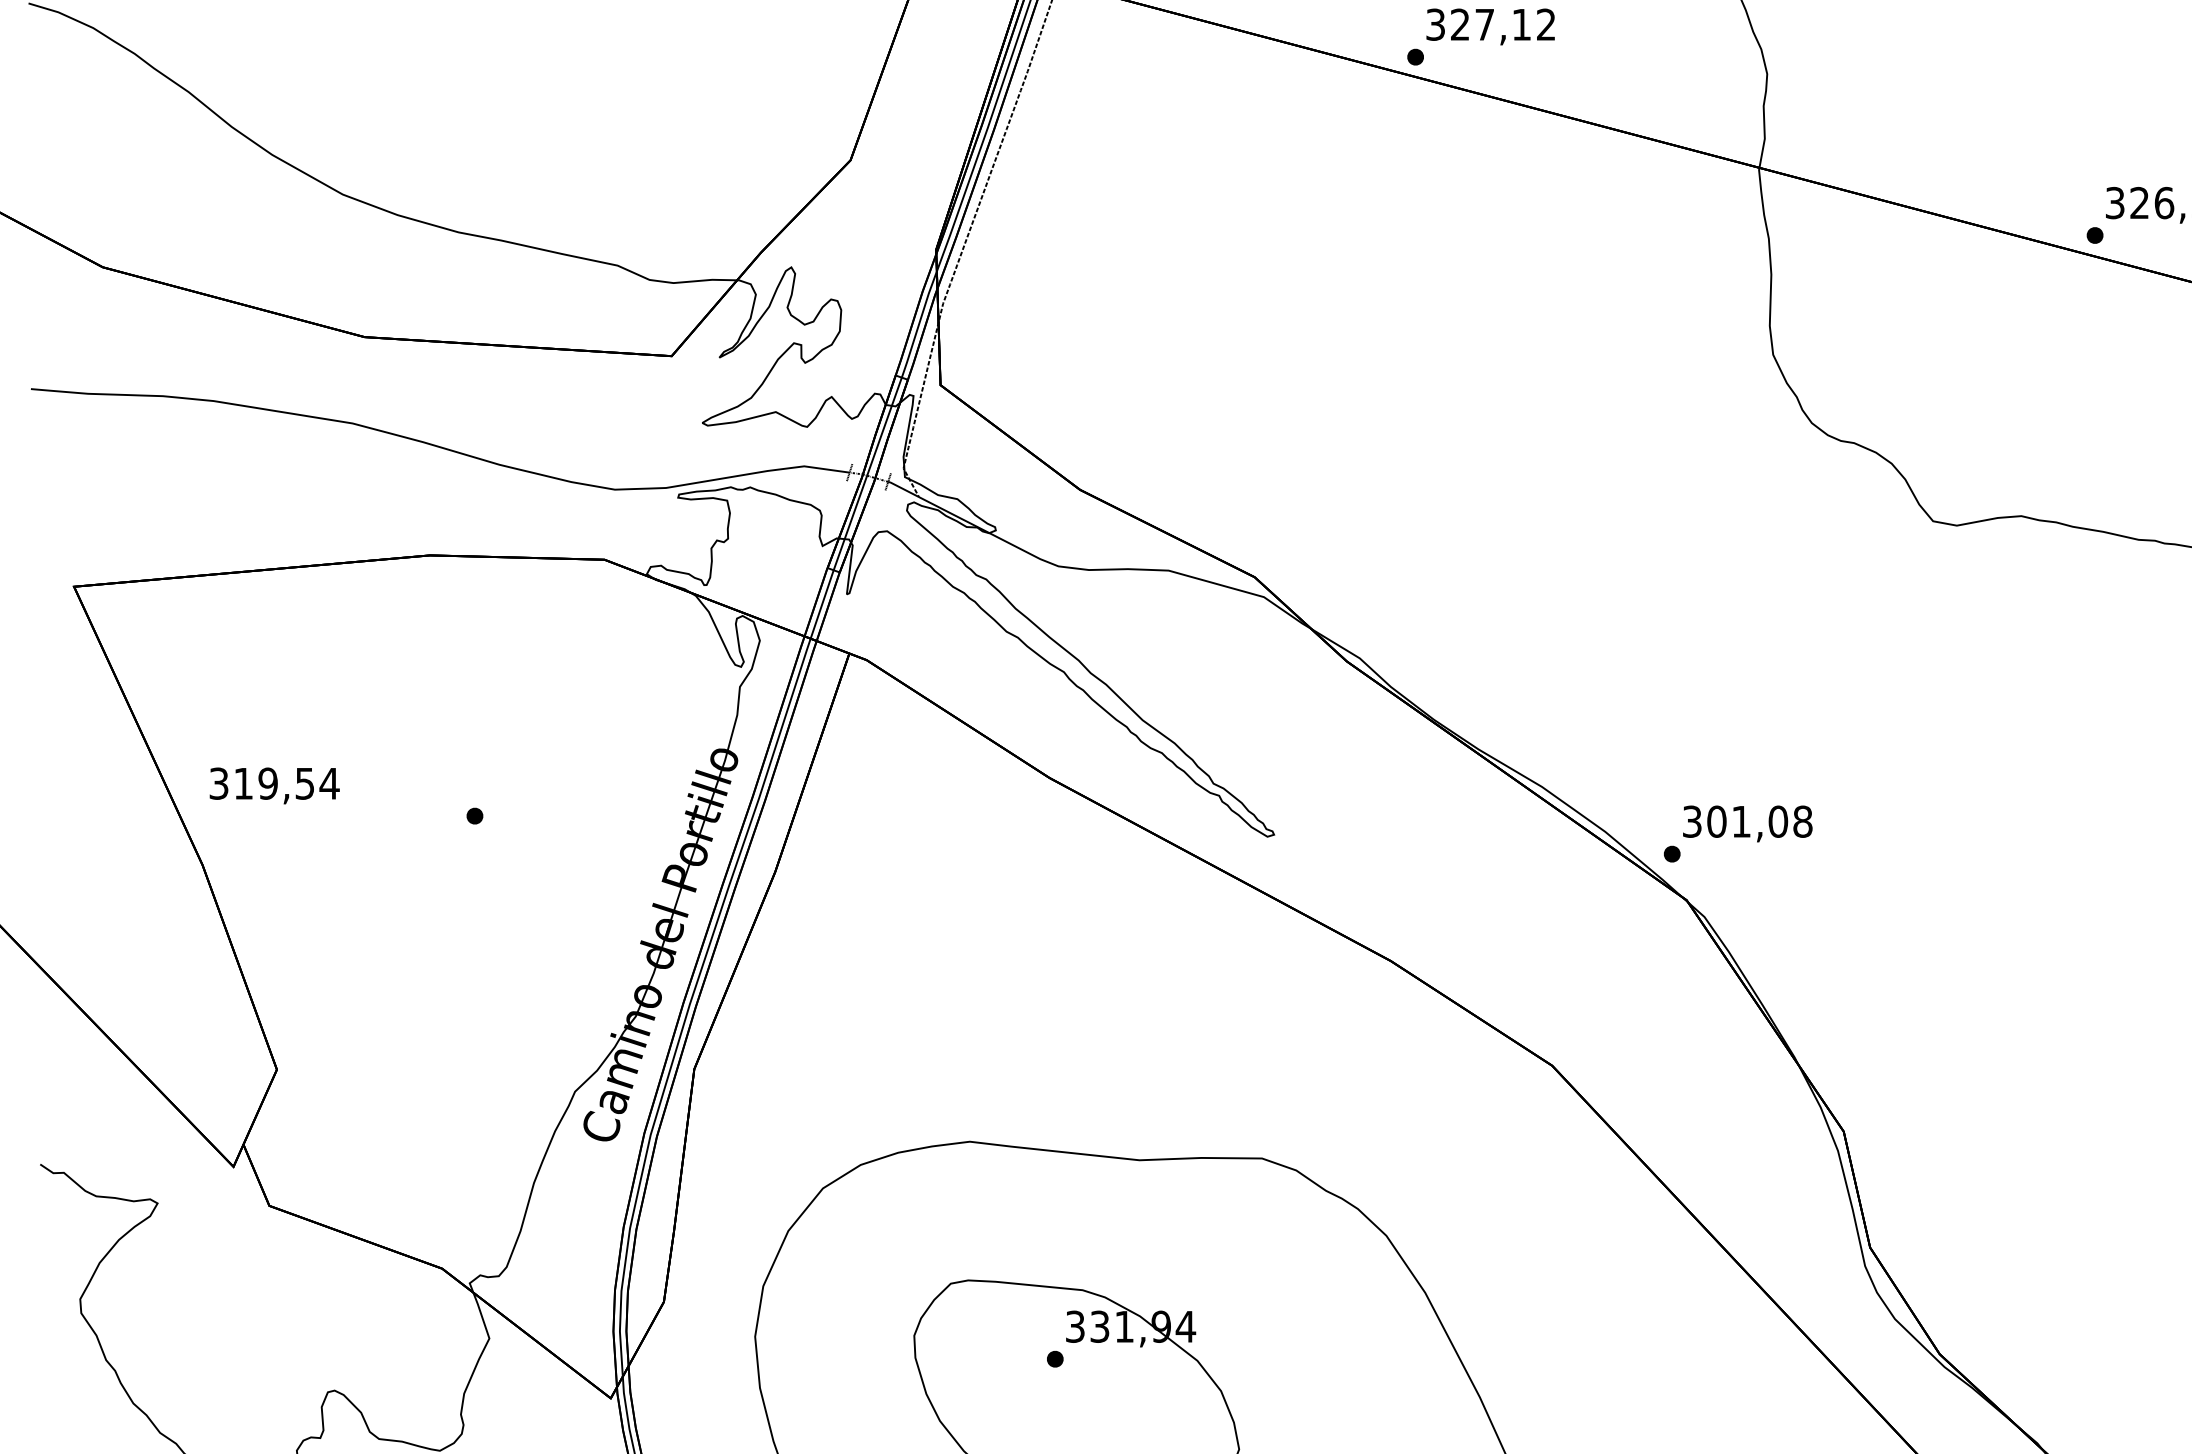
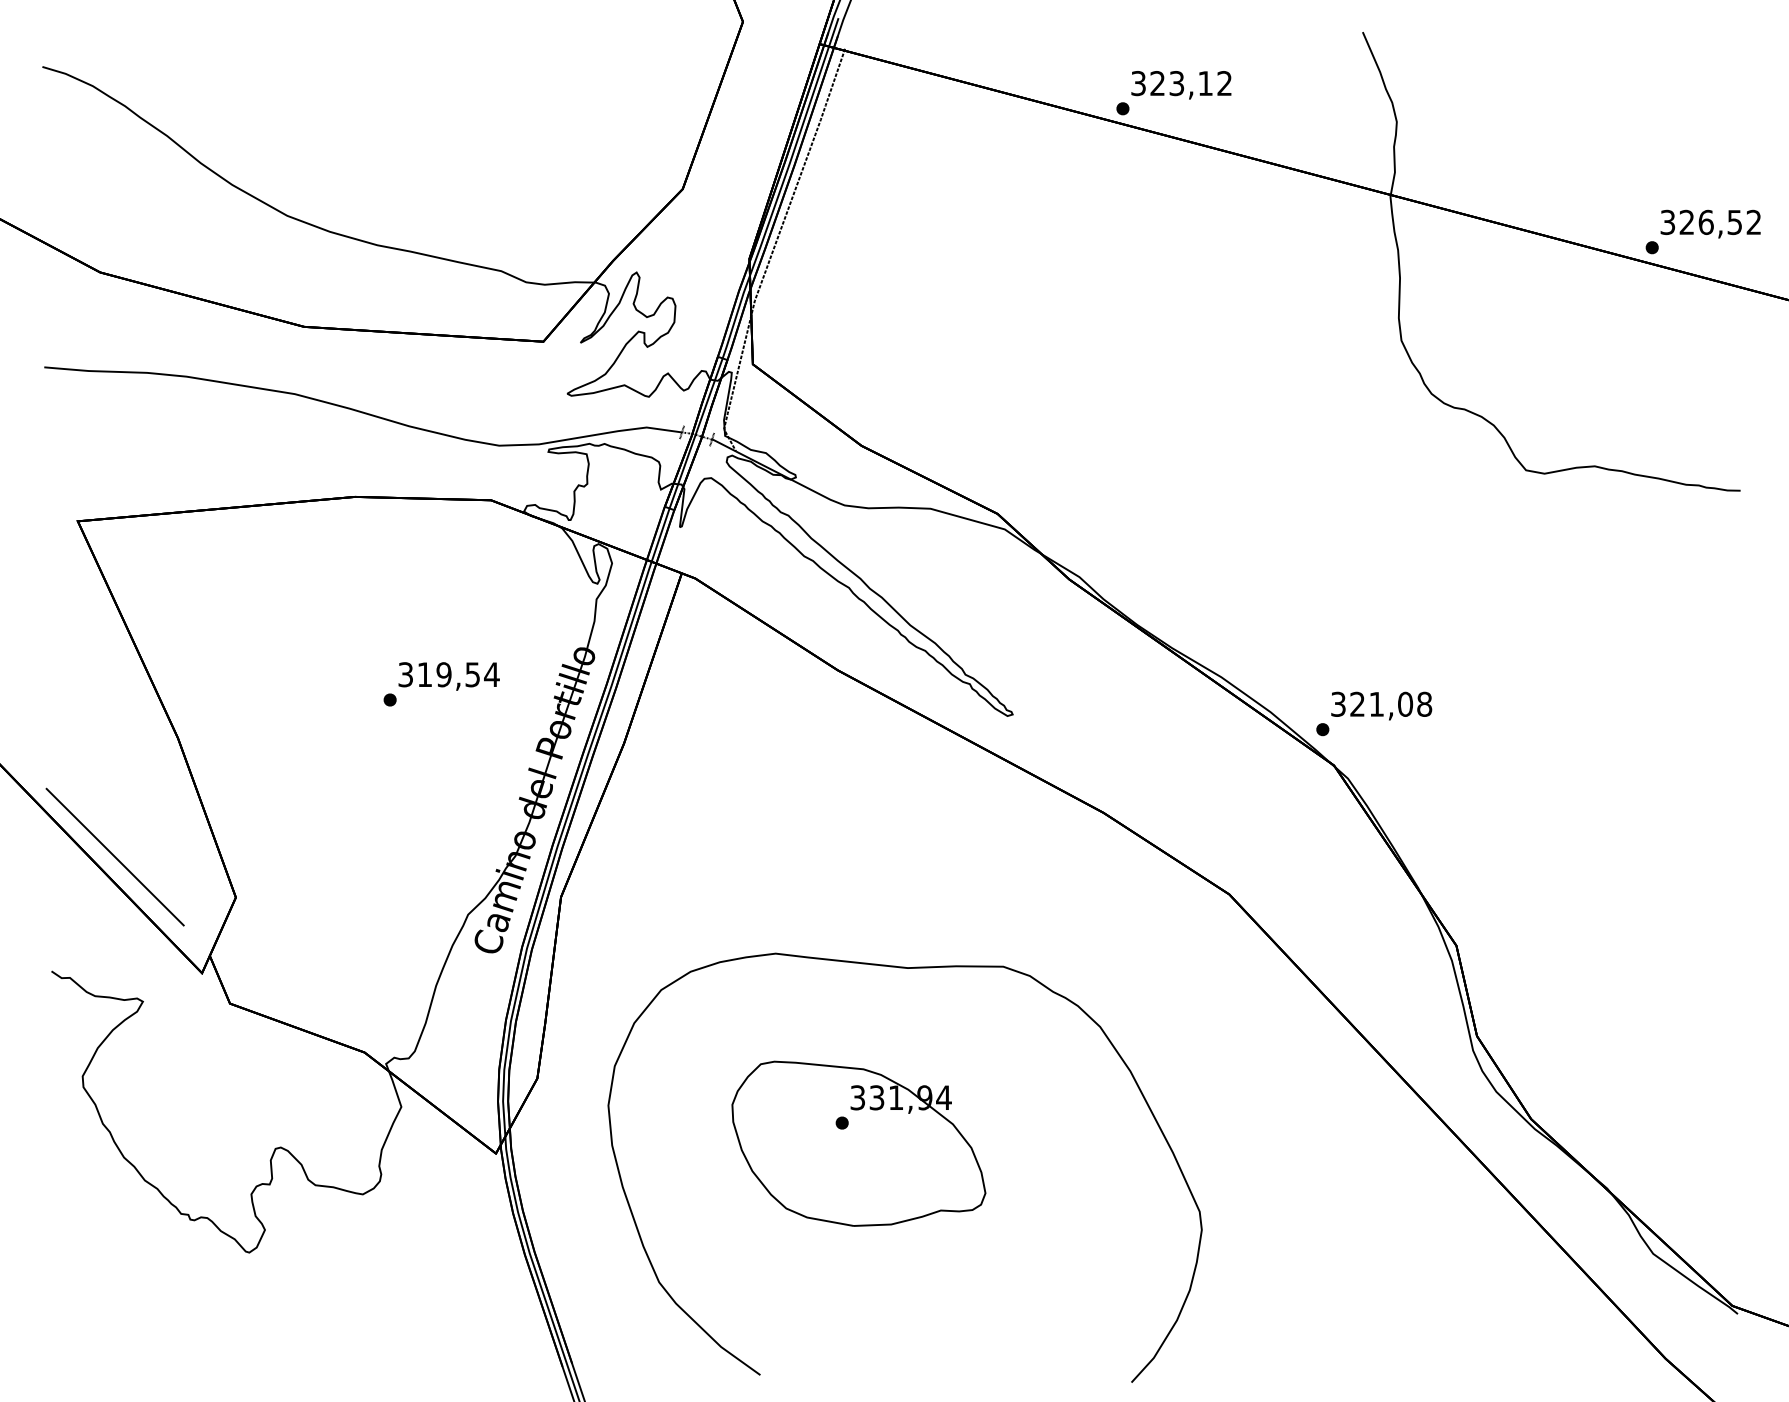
text: (1484, 24) -> (1176, 83), 327,12 -> 323,12
text: (273, 785) -> (448, 676), moved
text: (1716, 820) -> (1357, 703), 301,08 -> 321,08
line: (121, 1017) -> (114, 856), added

